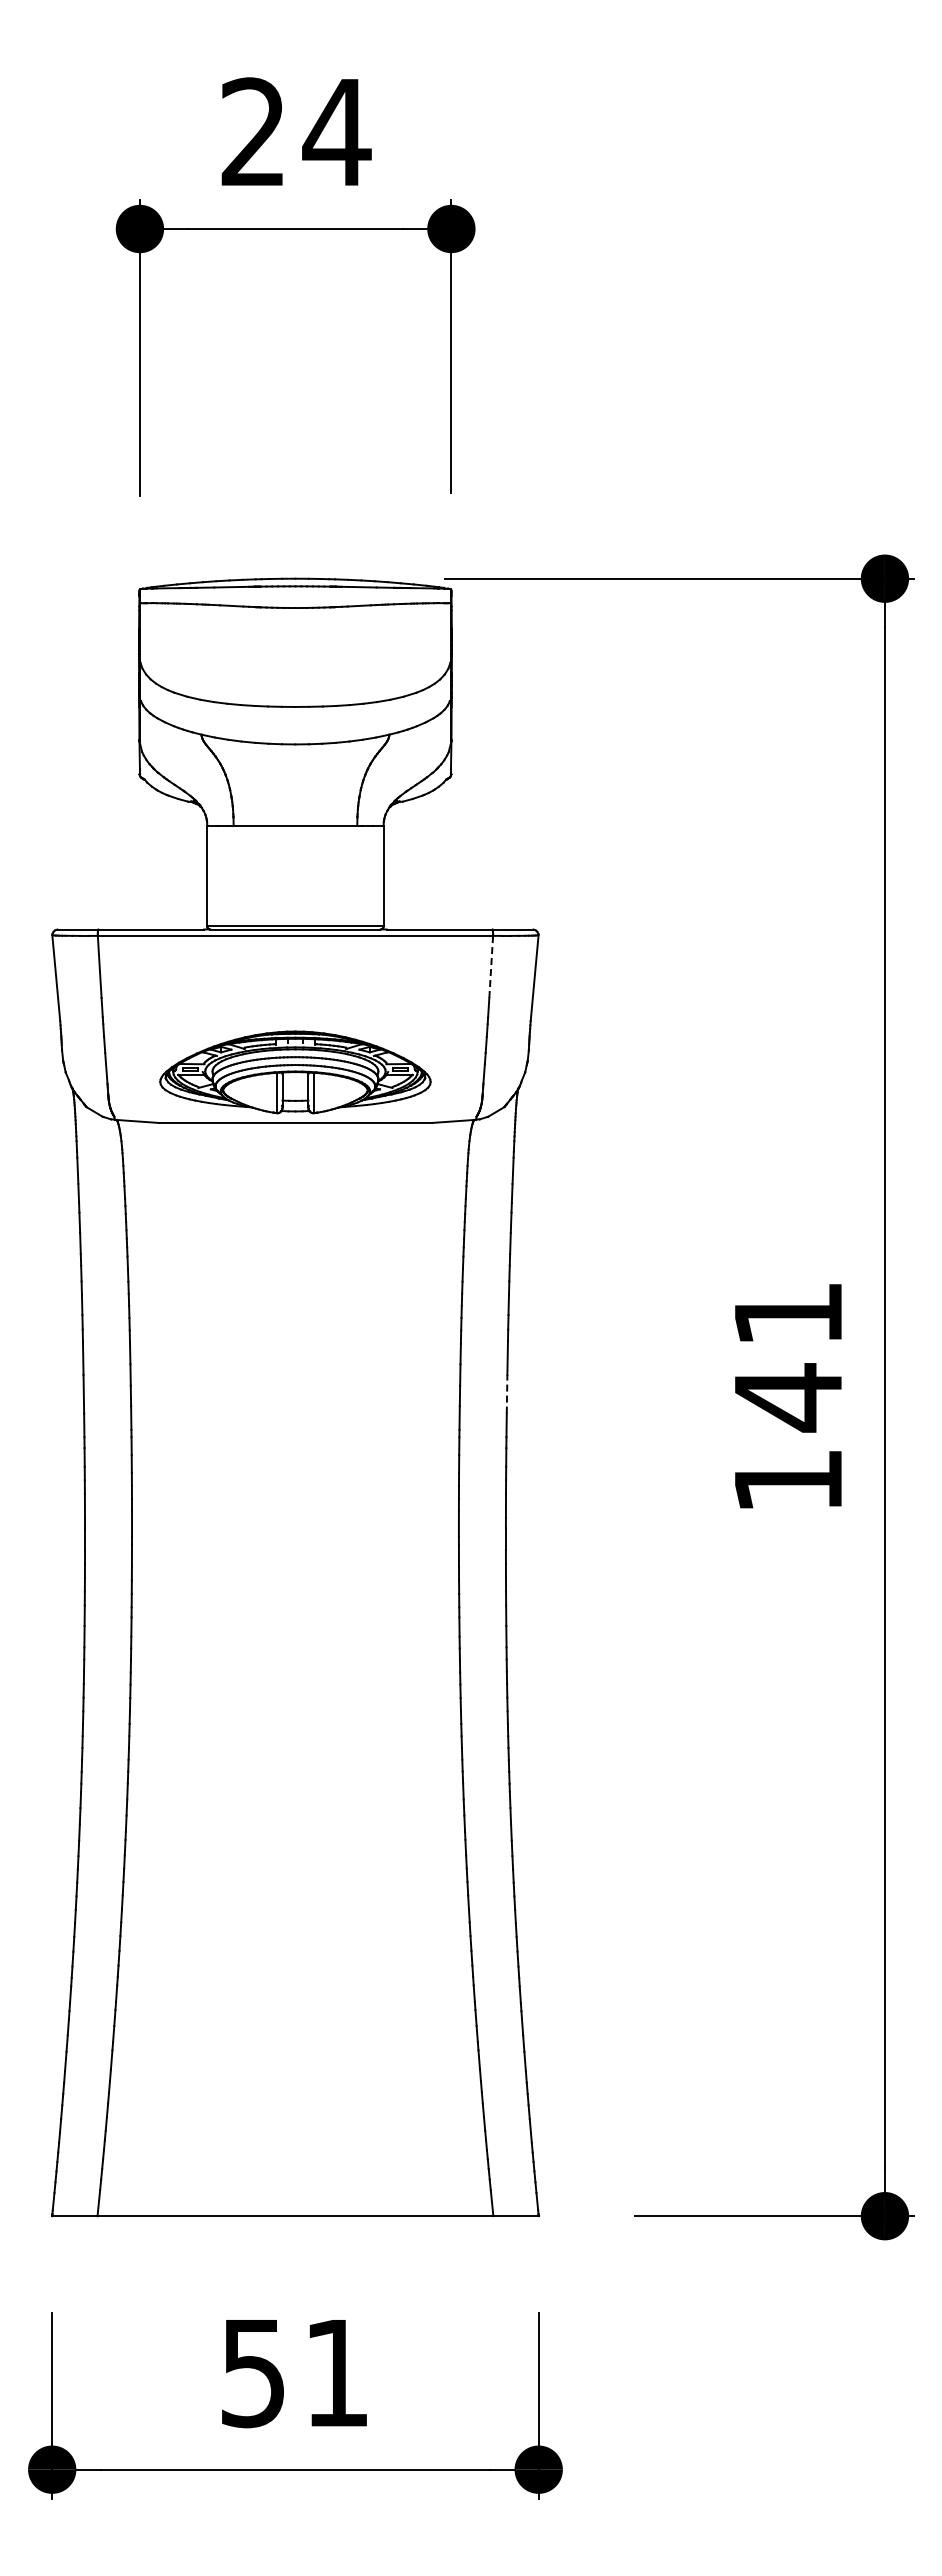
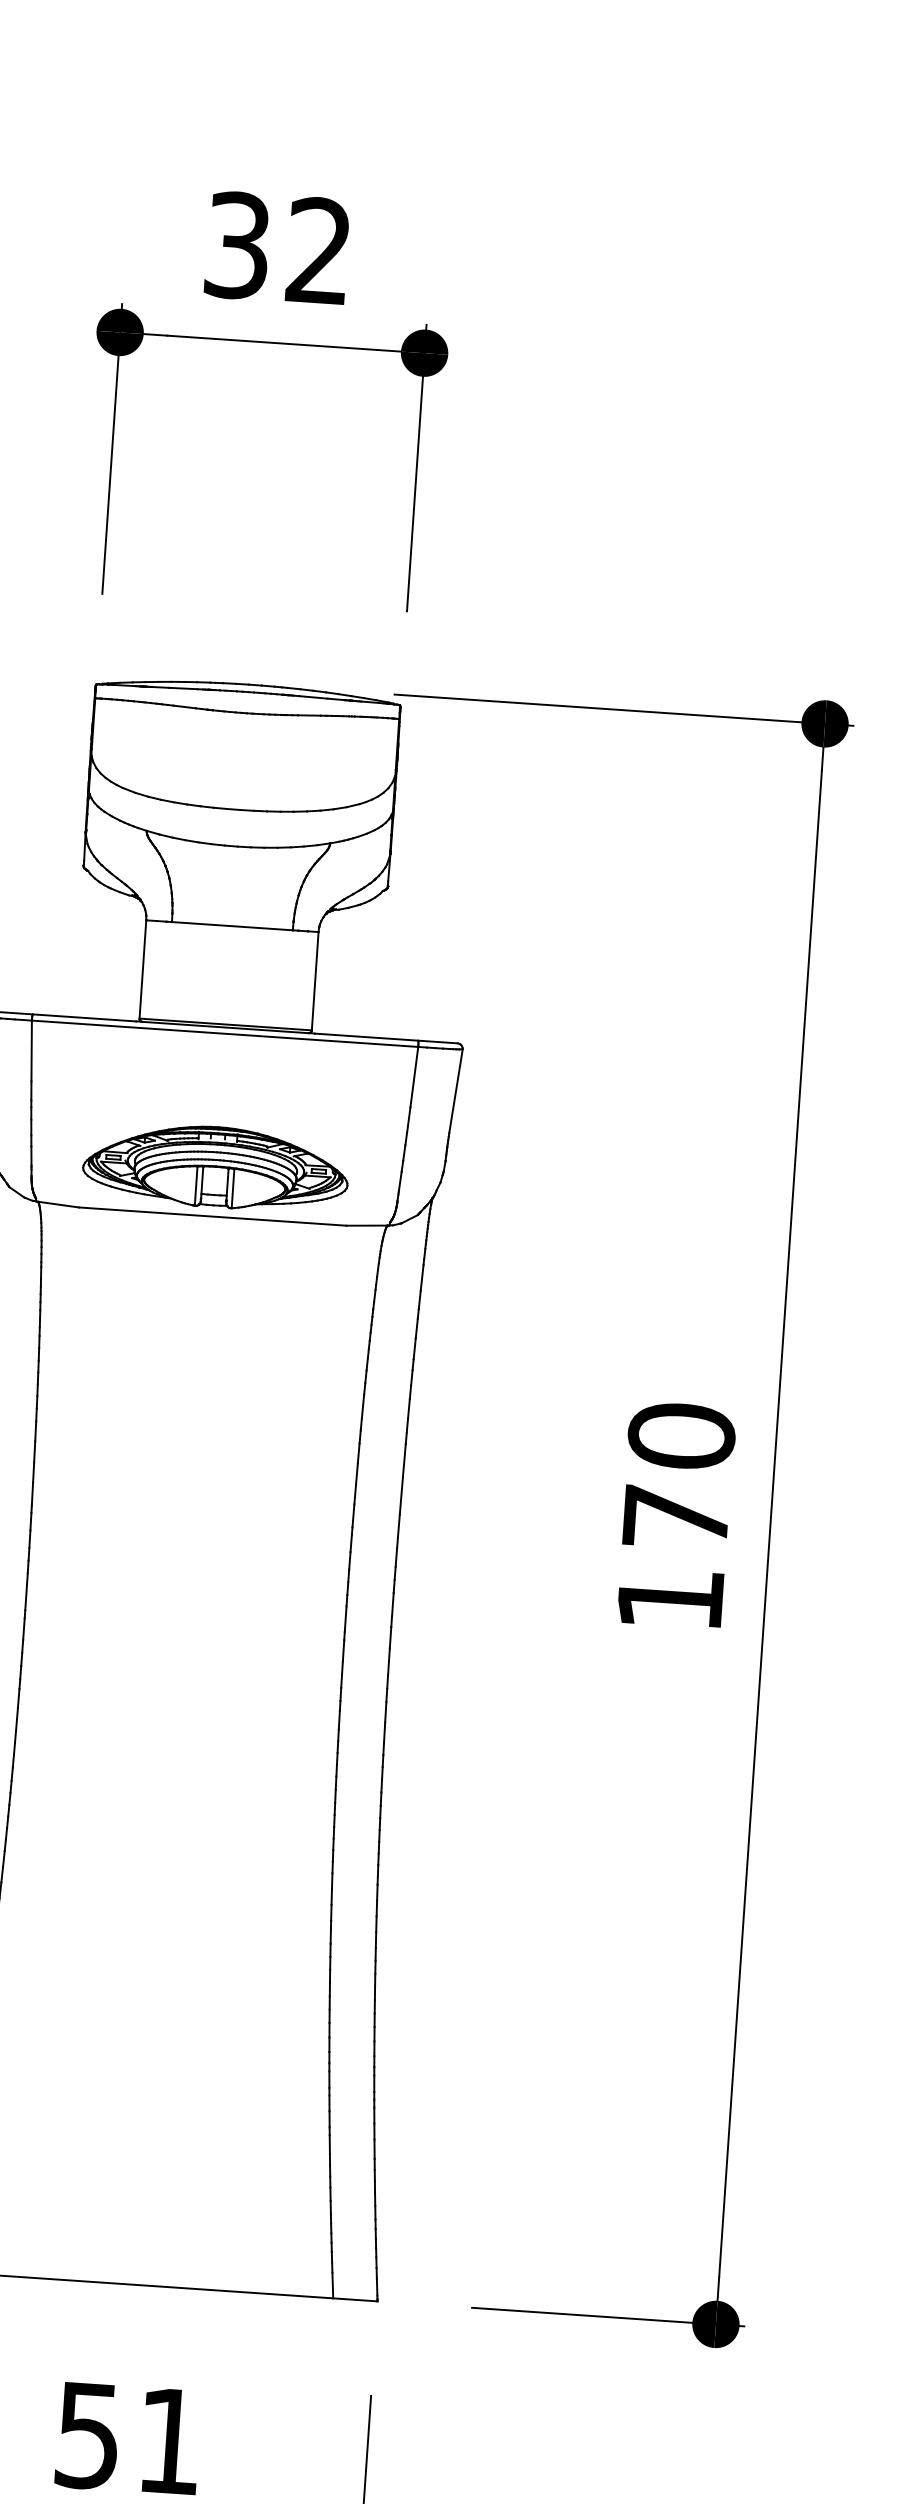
text: (296, 132) -> (279, 248), 24 -> 32
line: (491, 966) -> (414, 1076), dashed -> solid
text: (788, 1356) -> (678, 1477), 141 -> 170
line: (507, 1393) -> (401, 1495), dashed -> solid

